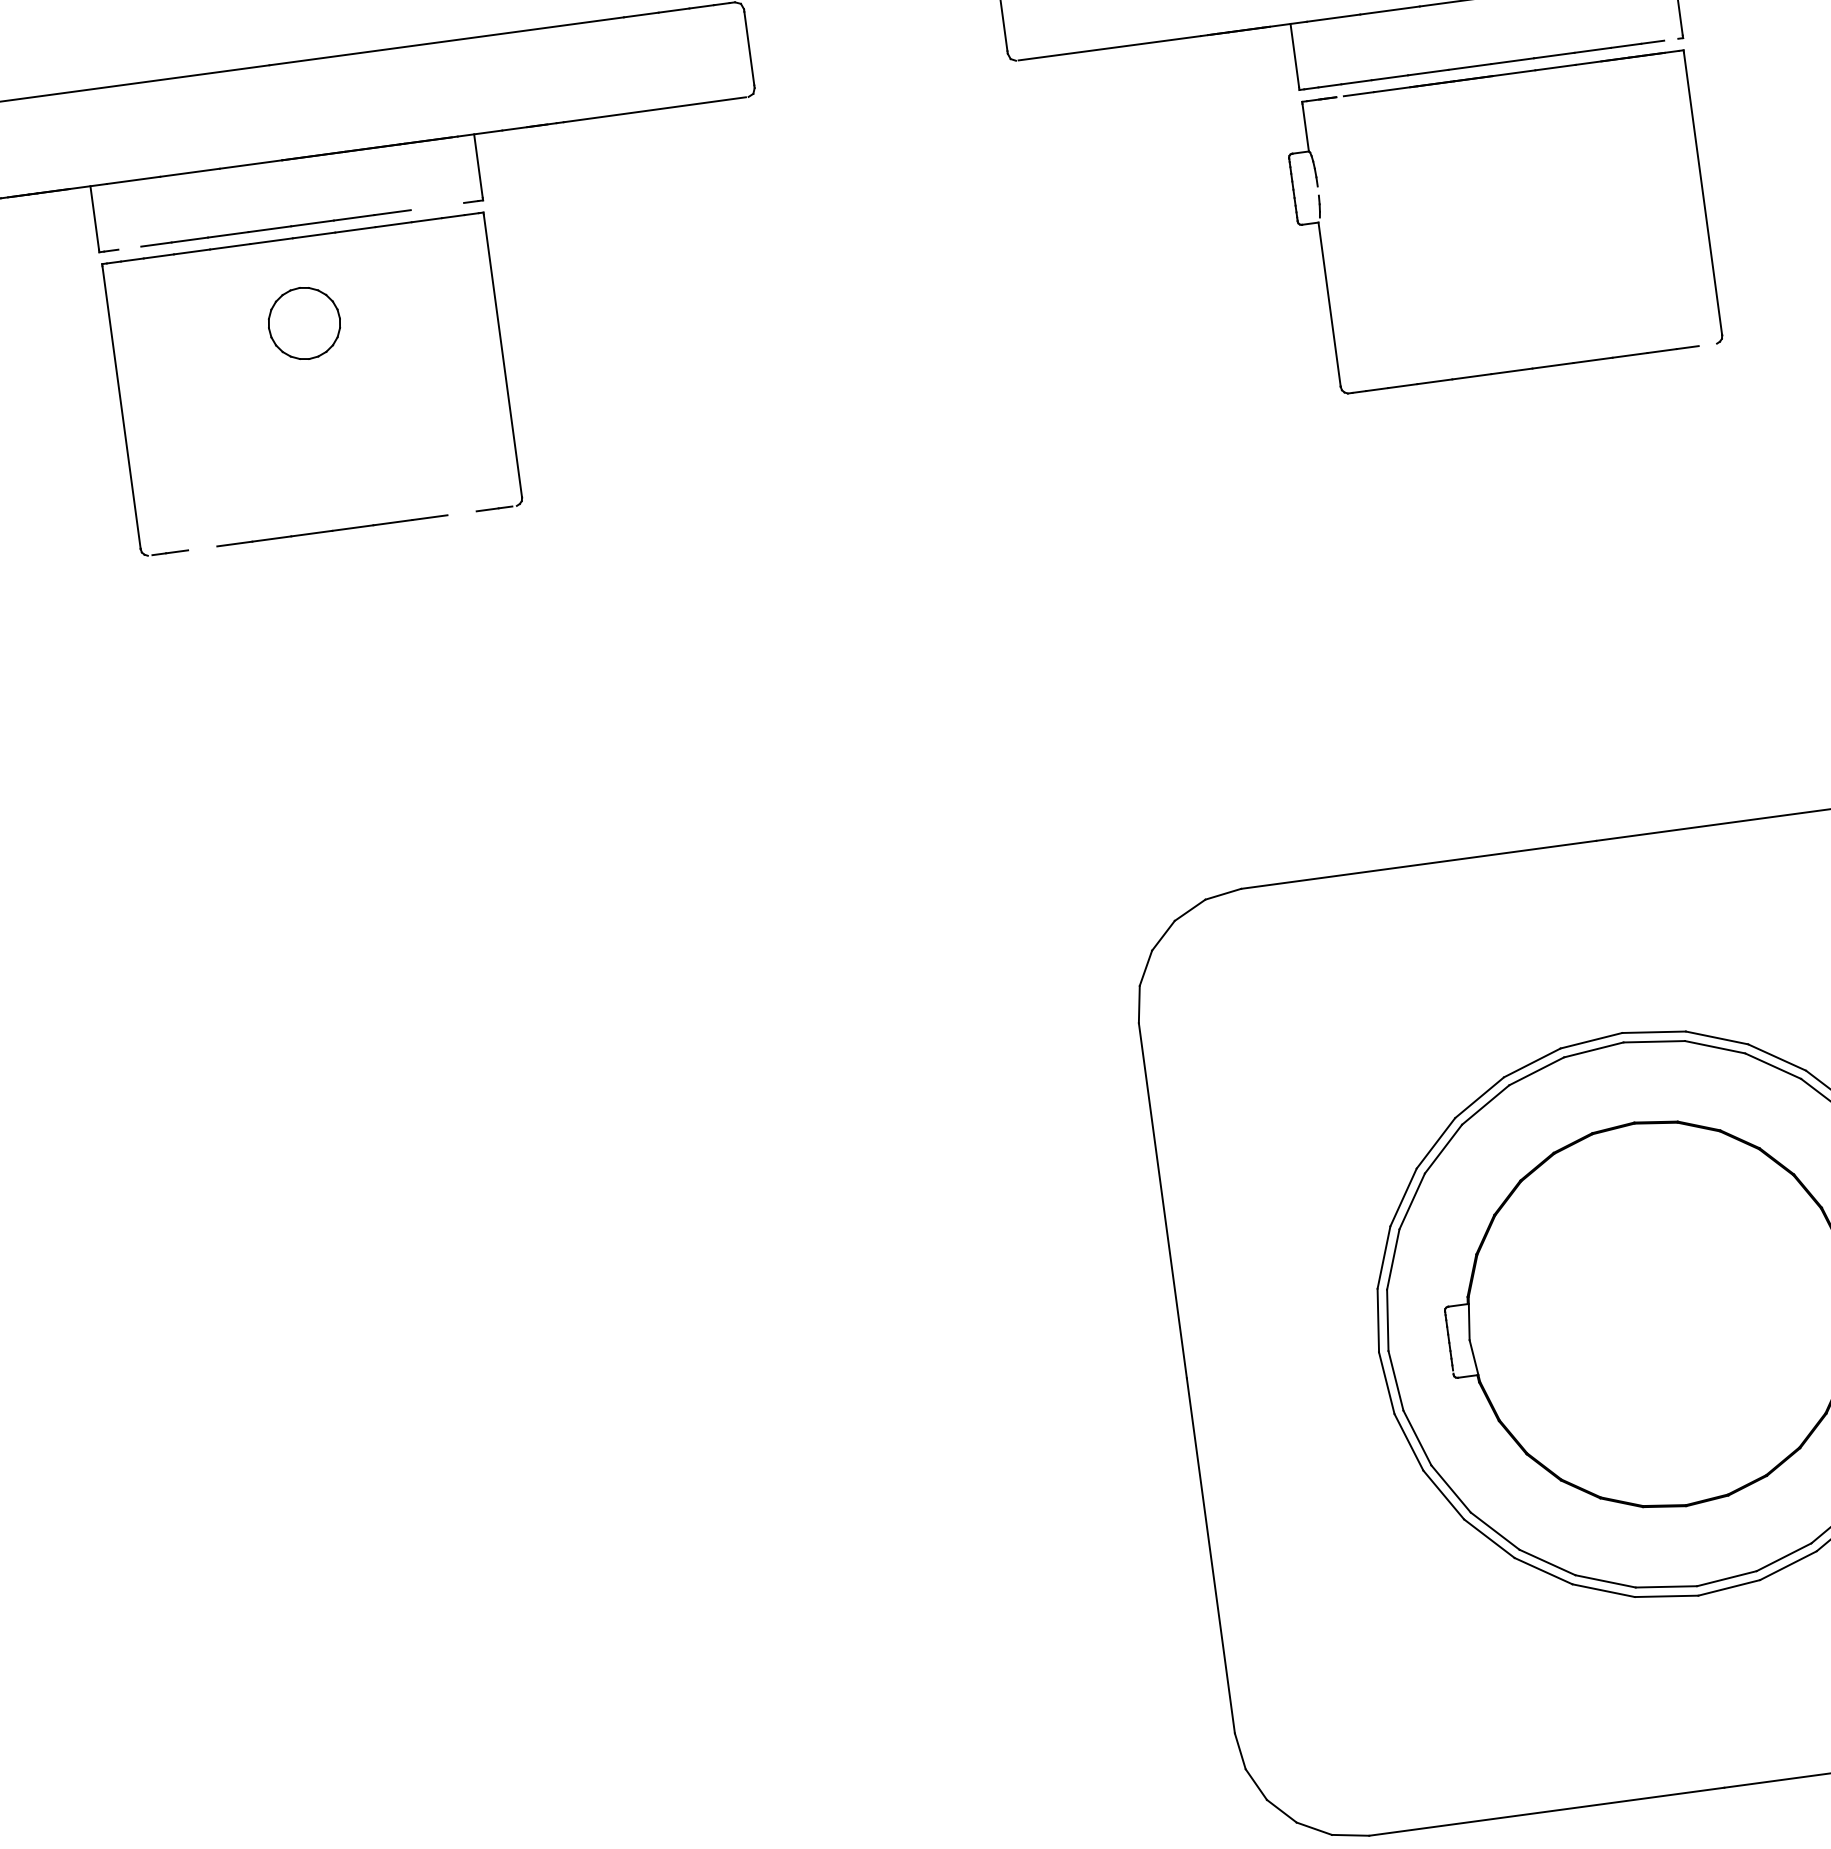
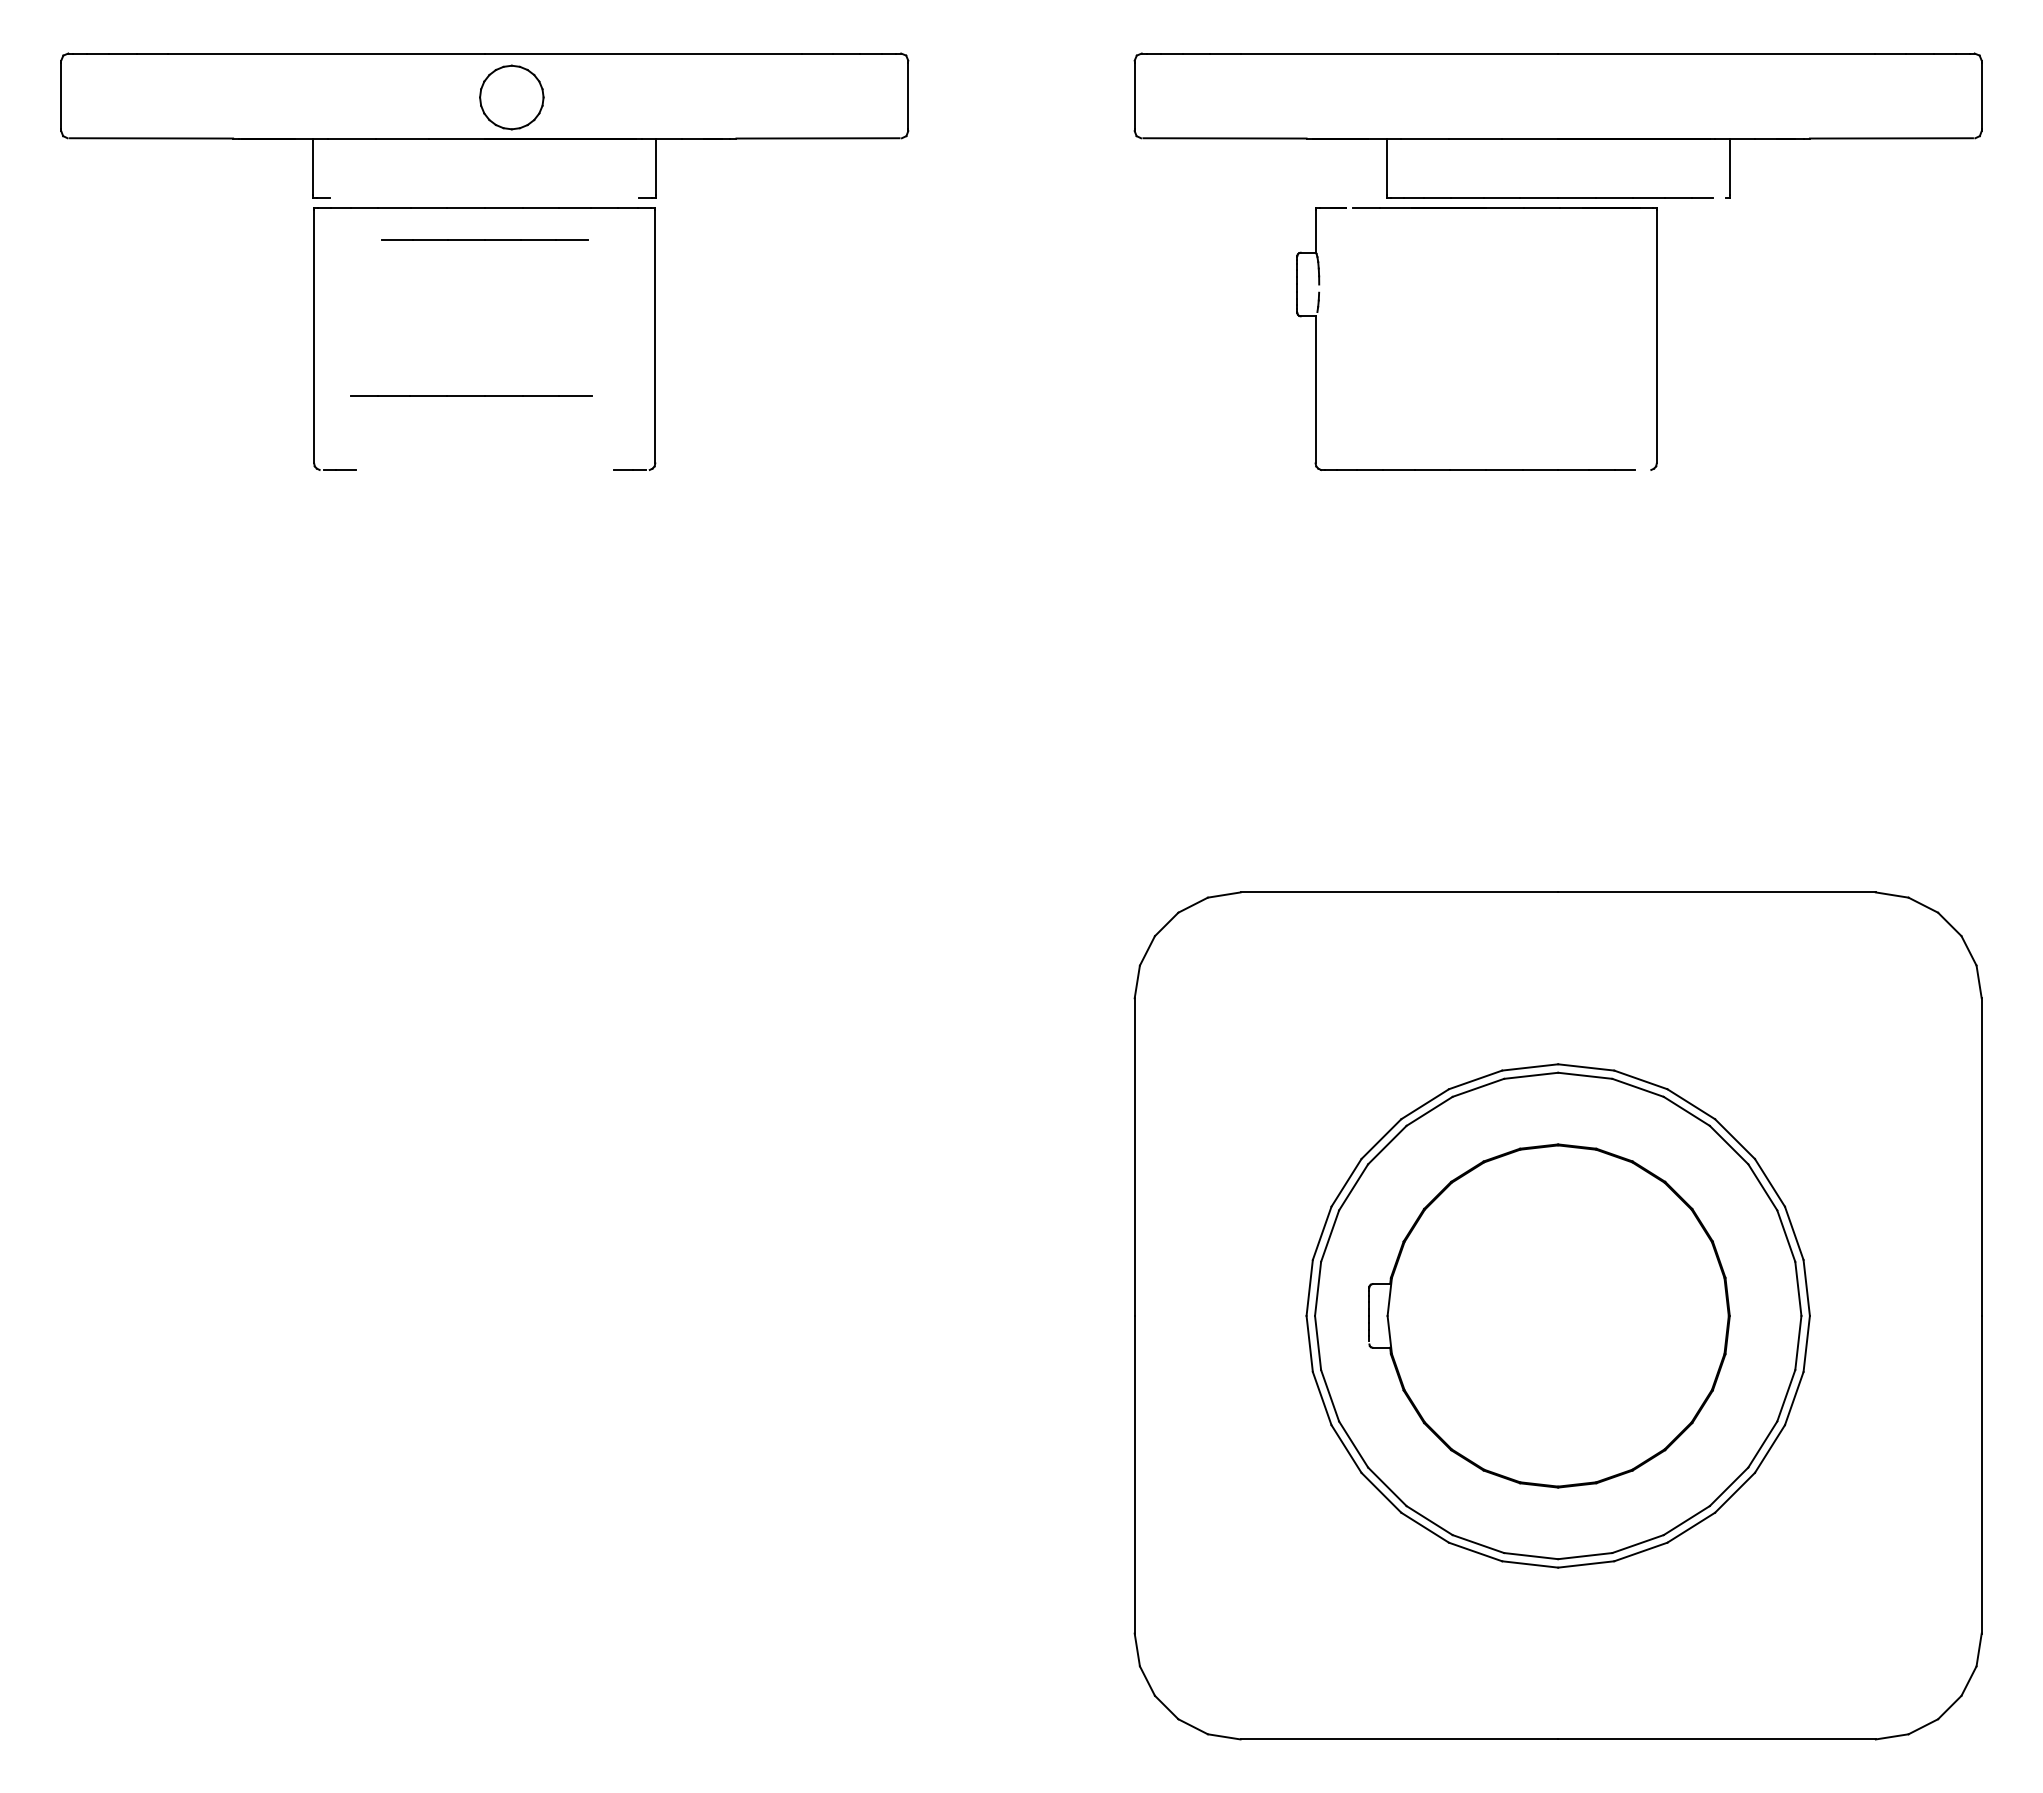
part: (1482, 77) -> (1476, 208), moved
line: (276, 228) -> (471, 395), moved
part: (304, 323) -> (511, 97), moved
line: (332, 530) -> (484, 239), moved

